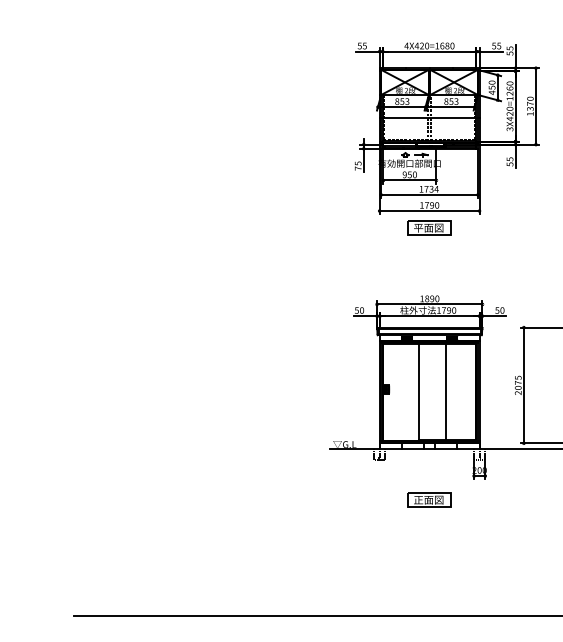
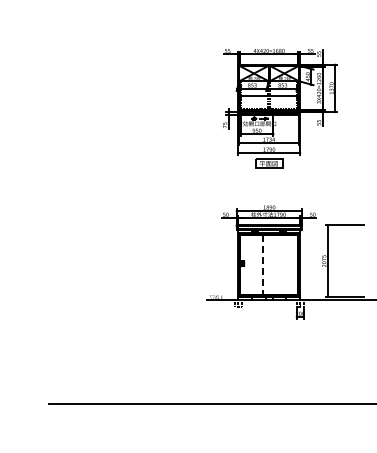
line: (418, 392) -> (262, 265), solid -> dashed
line: (446, 392) -> (279, 265), removed
part: (429, 499) -> (269, 331), removed

